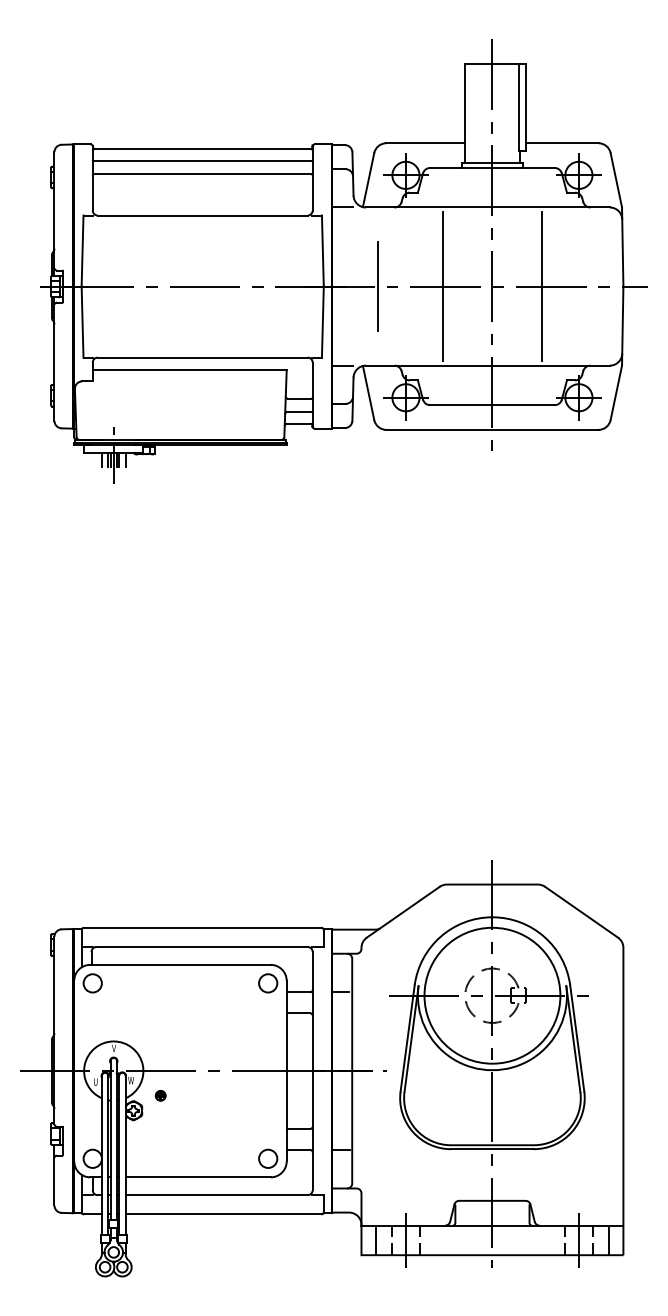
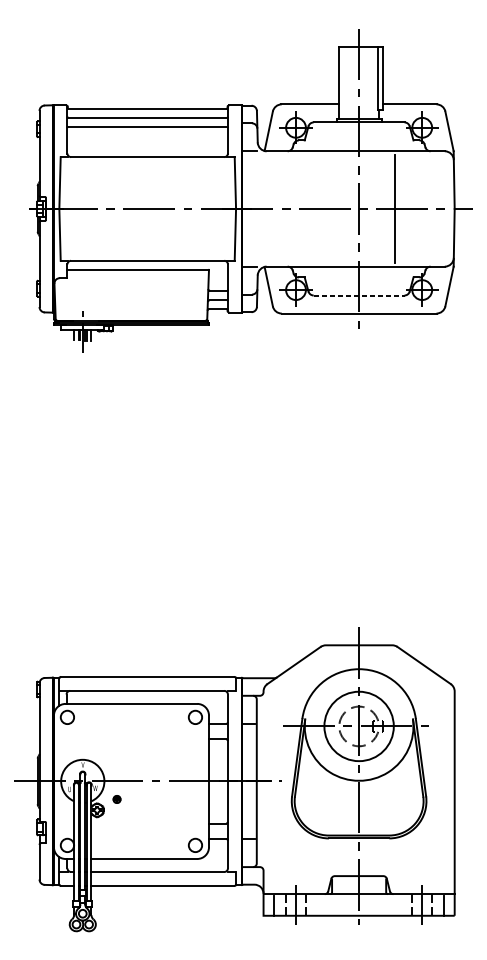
line: (378, 286) -> (275, 208), removed
line: (443, 286) -> (323, 208), removed
line: (492, 405) -> (359, 295), solid -> dashed
circle: (492, 995) -> (359, 726), size x0.7

